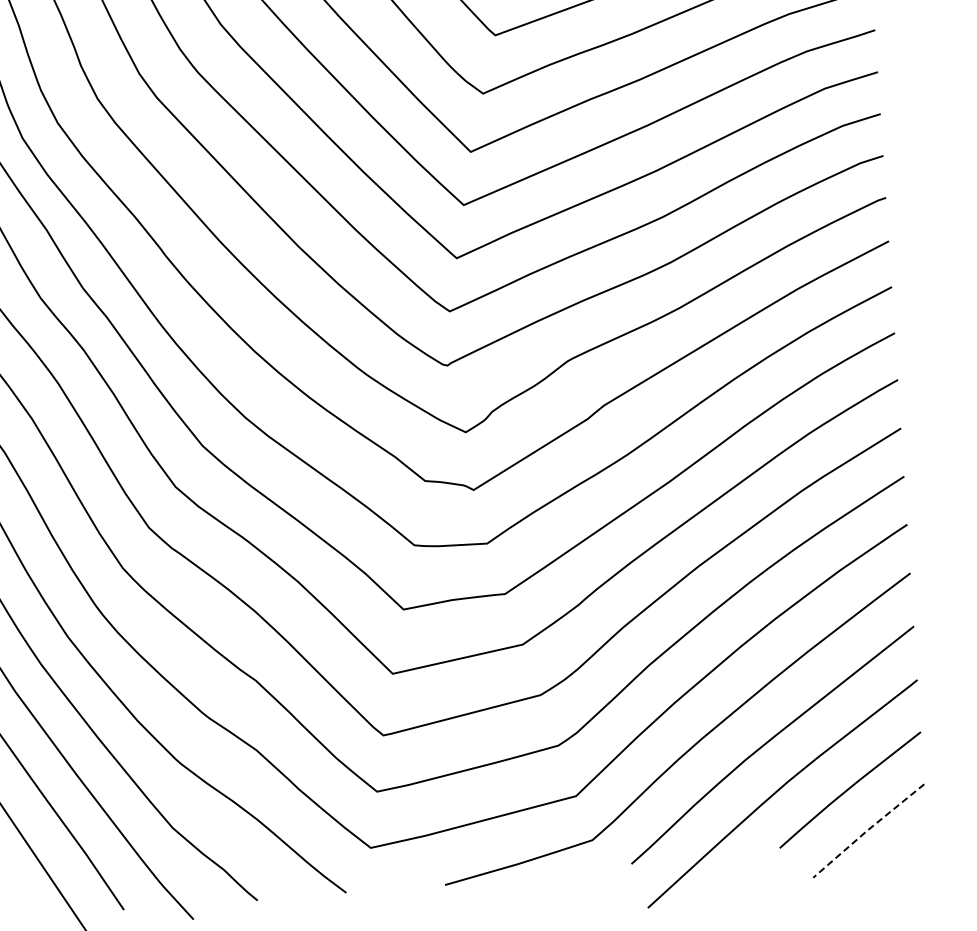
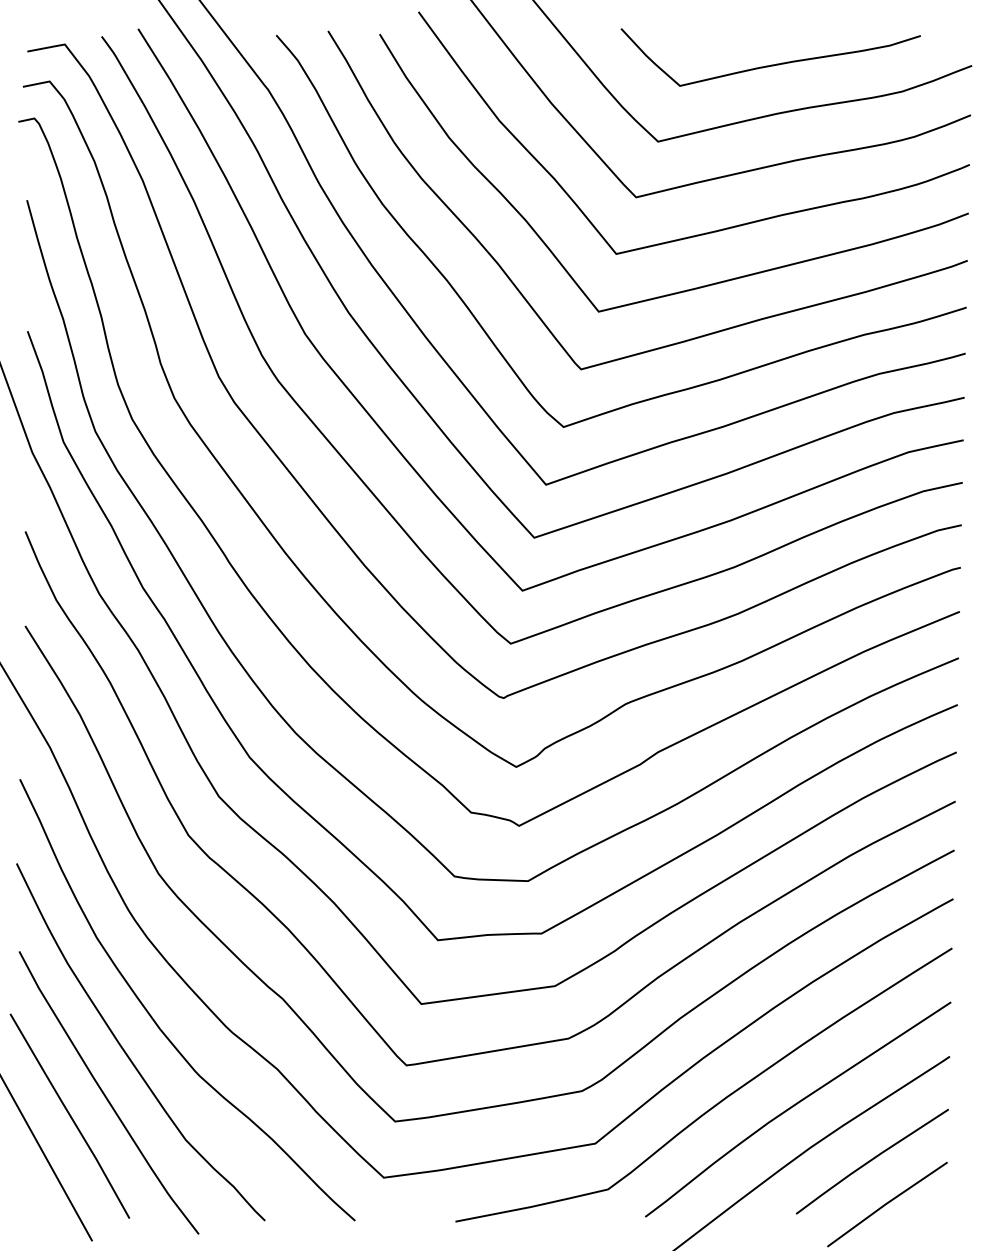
line: (866, 831) -> (885, 1204), dashed -> solid

